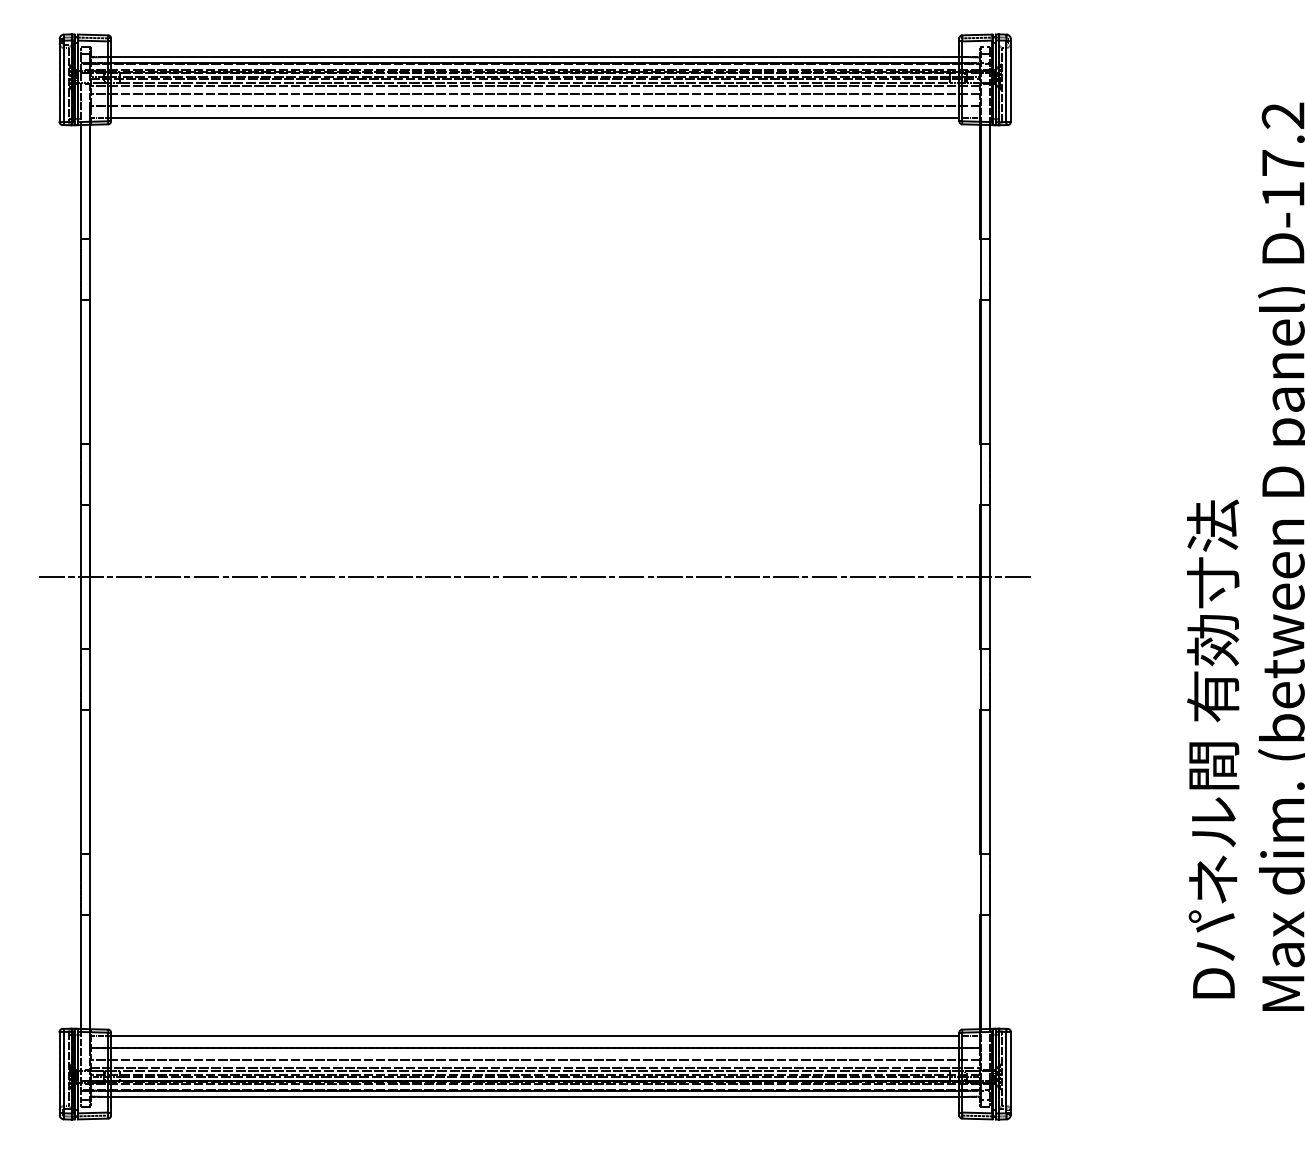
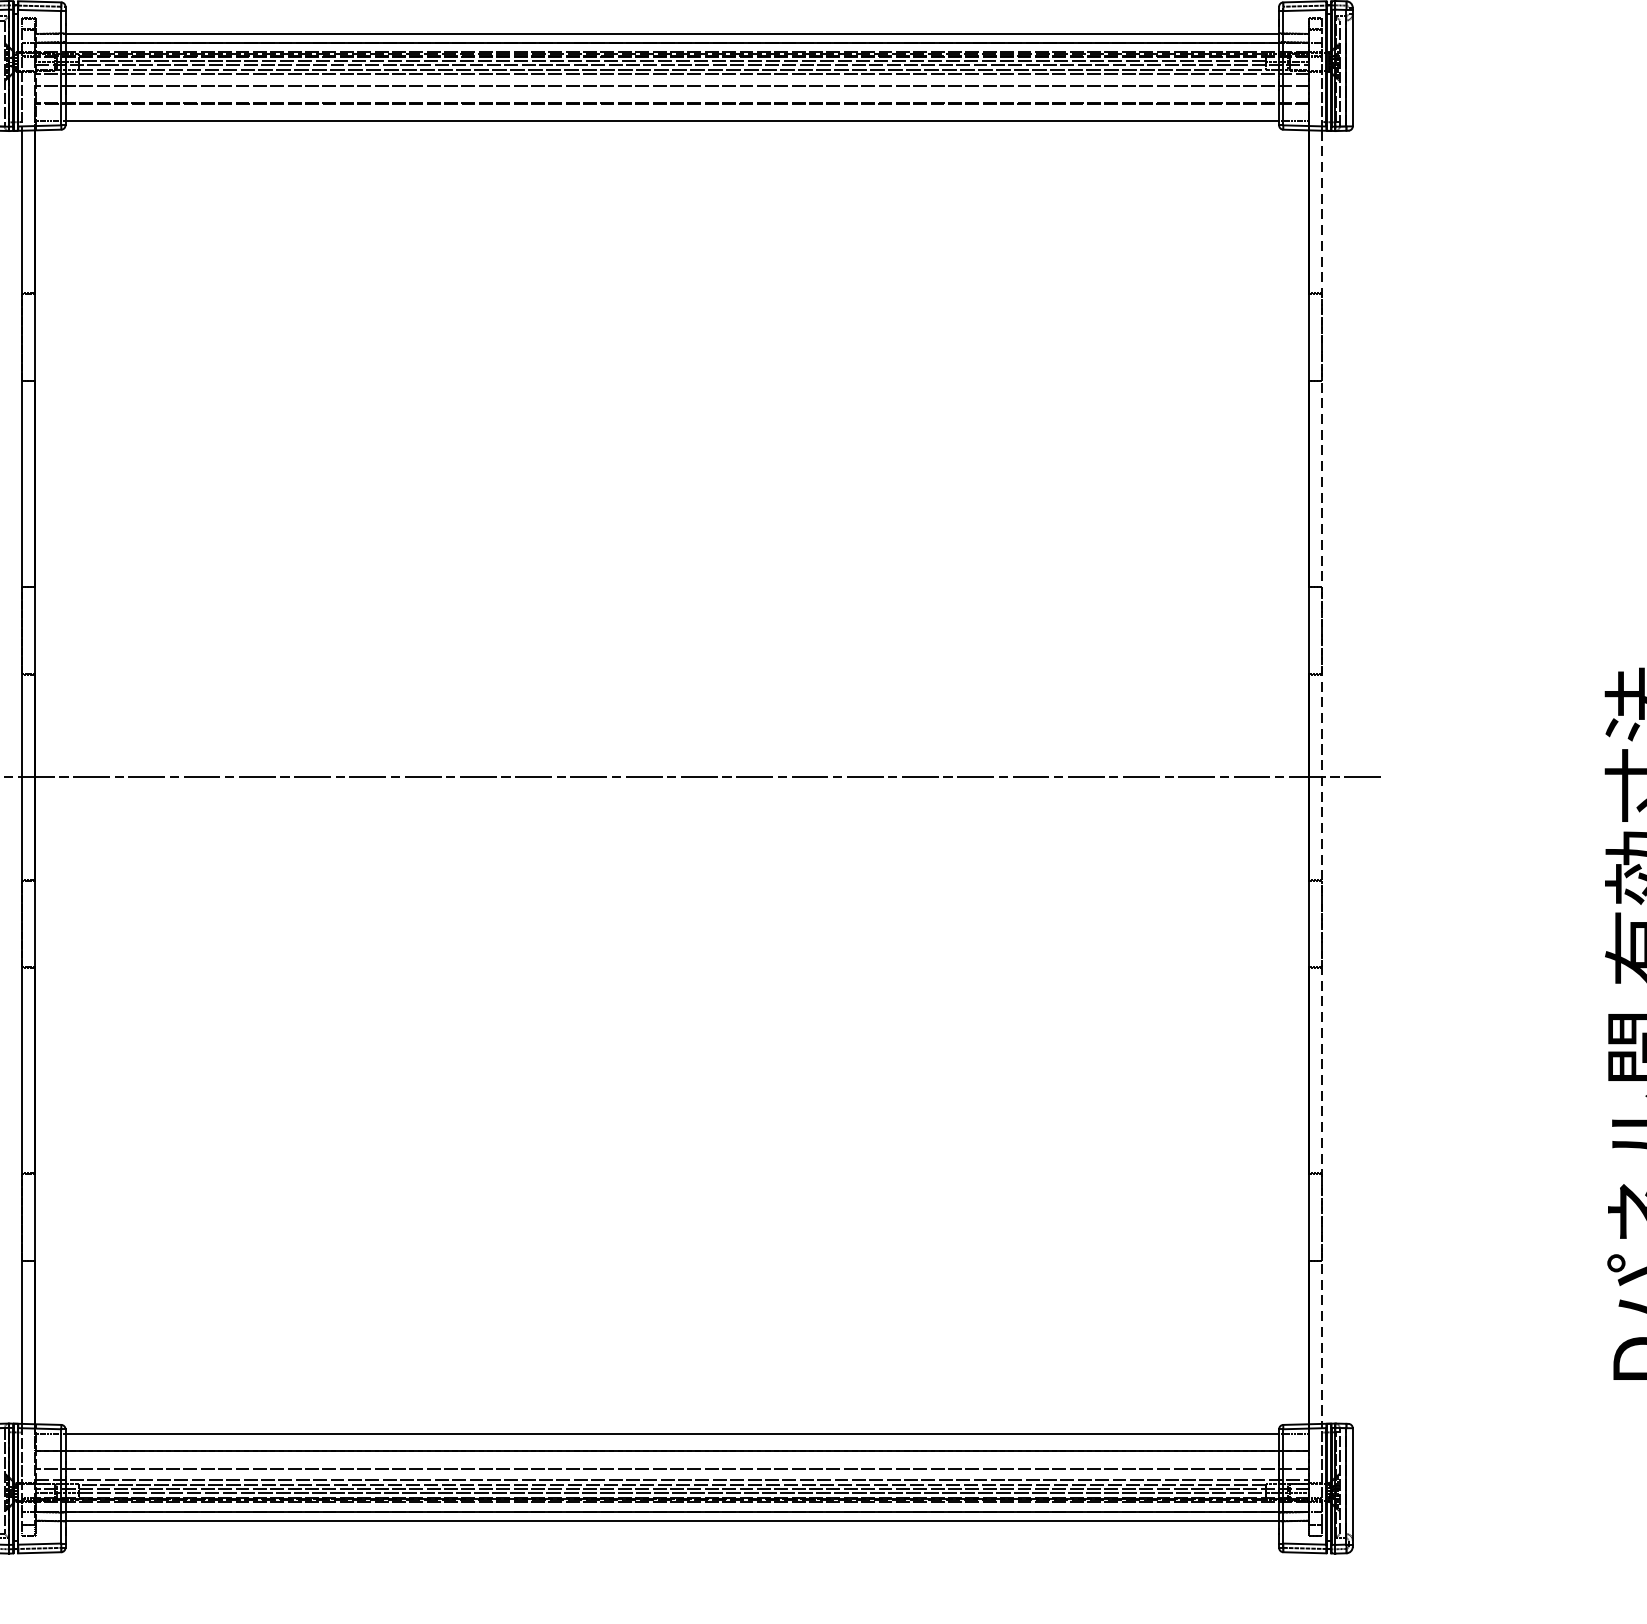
line: (989, 576) -> (1322, 776), solid -> dashed

